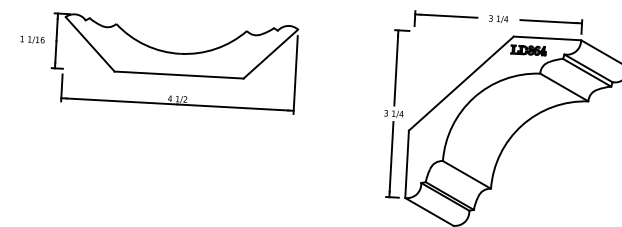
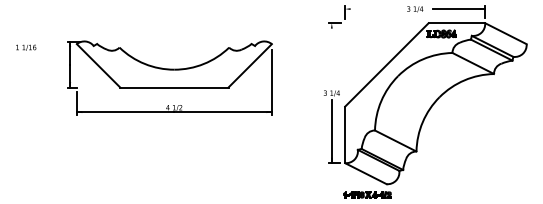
line: (446, 16) -> (371, 9), removed
part: (173, 62) -> (169, 77), moved
line: (395, 67) -> (331, 54), removed

